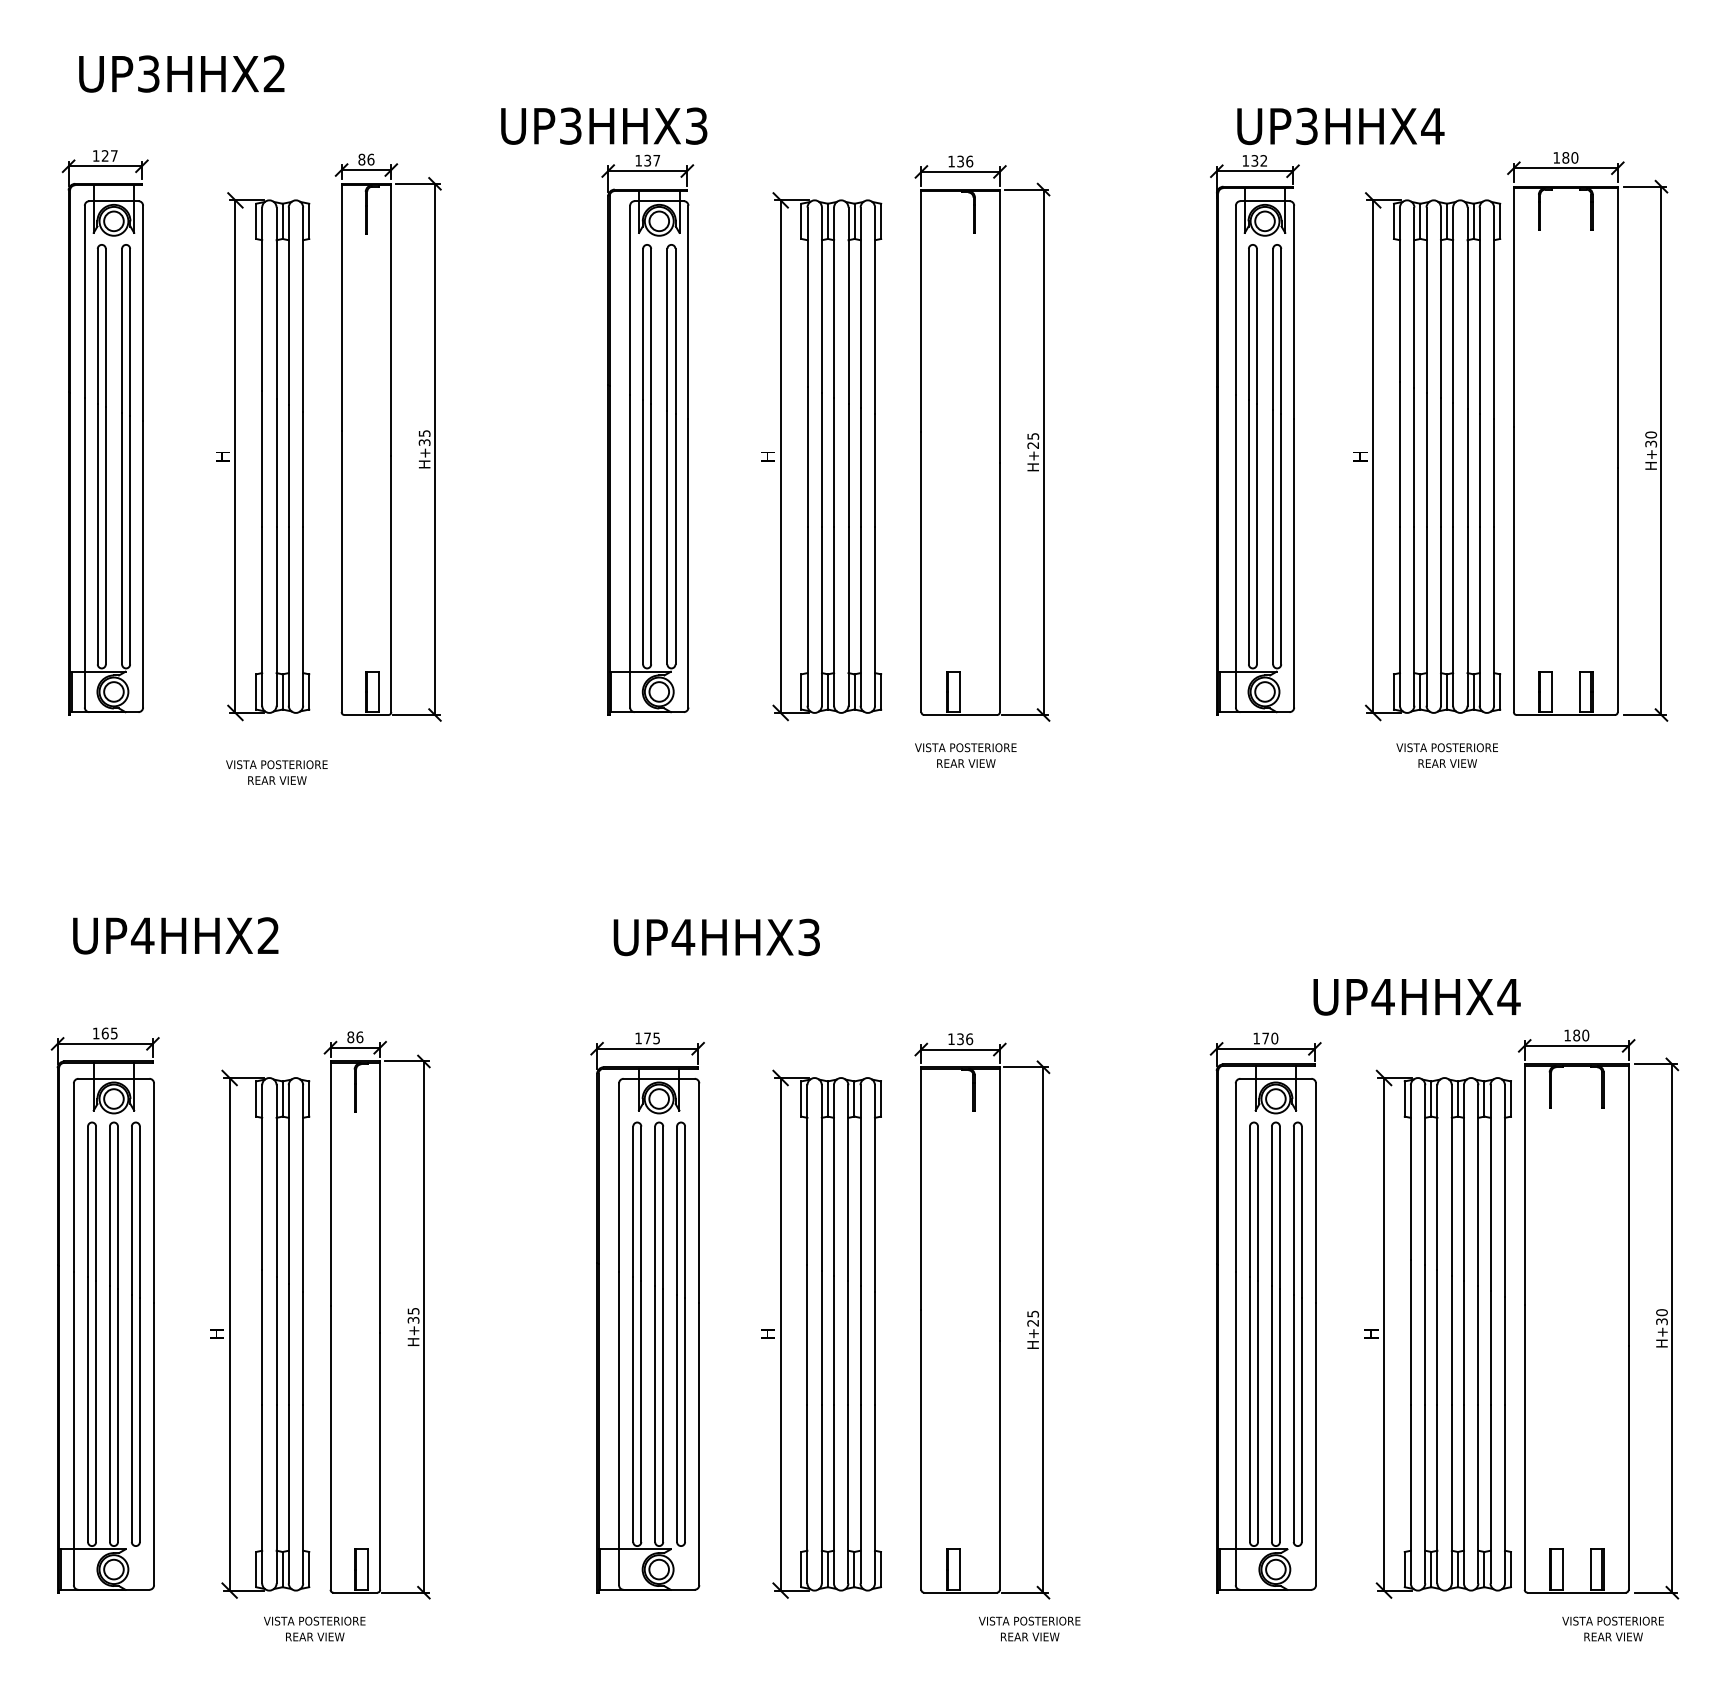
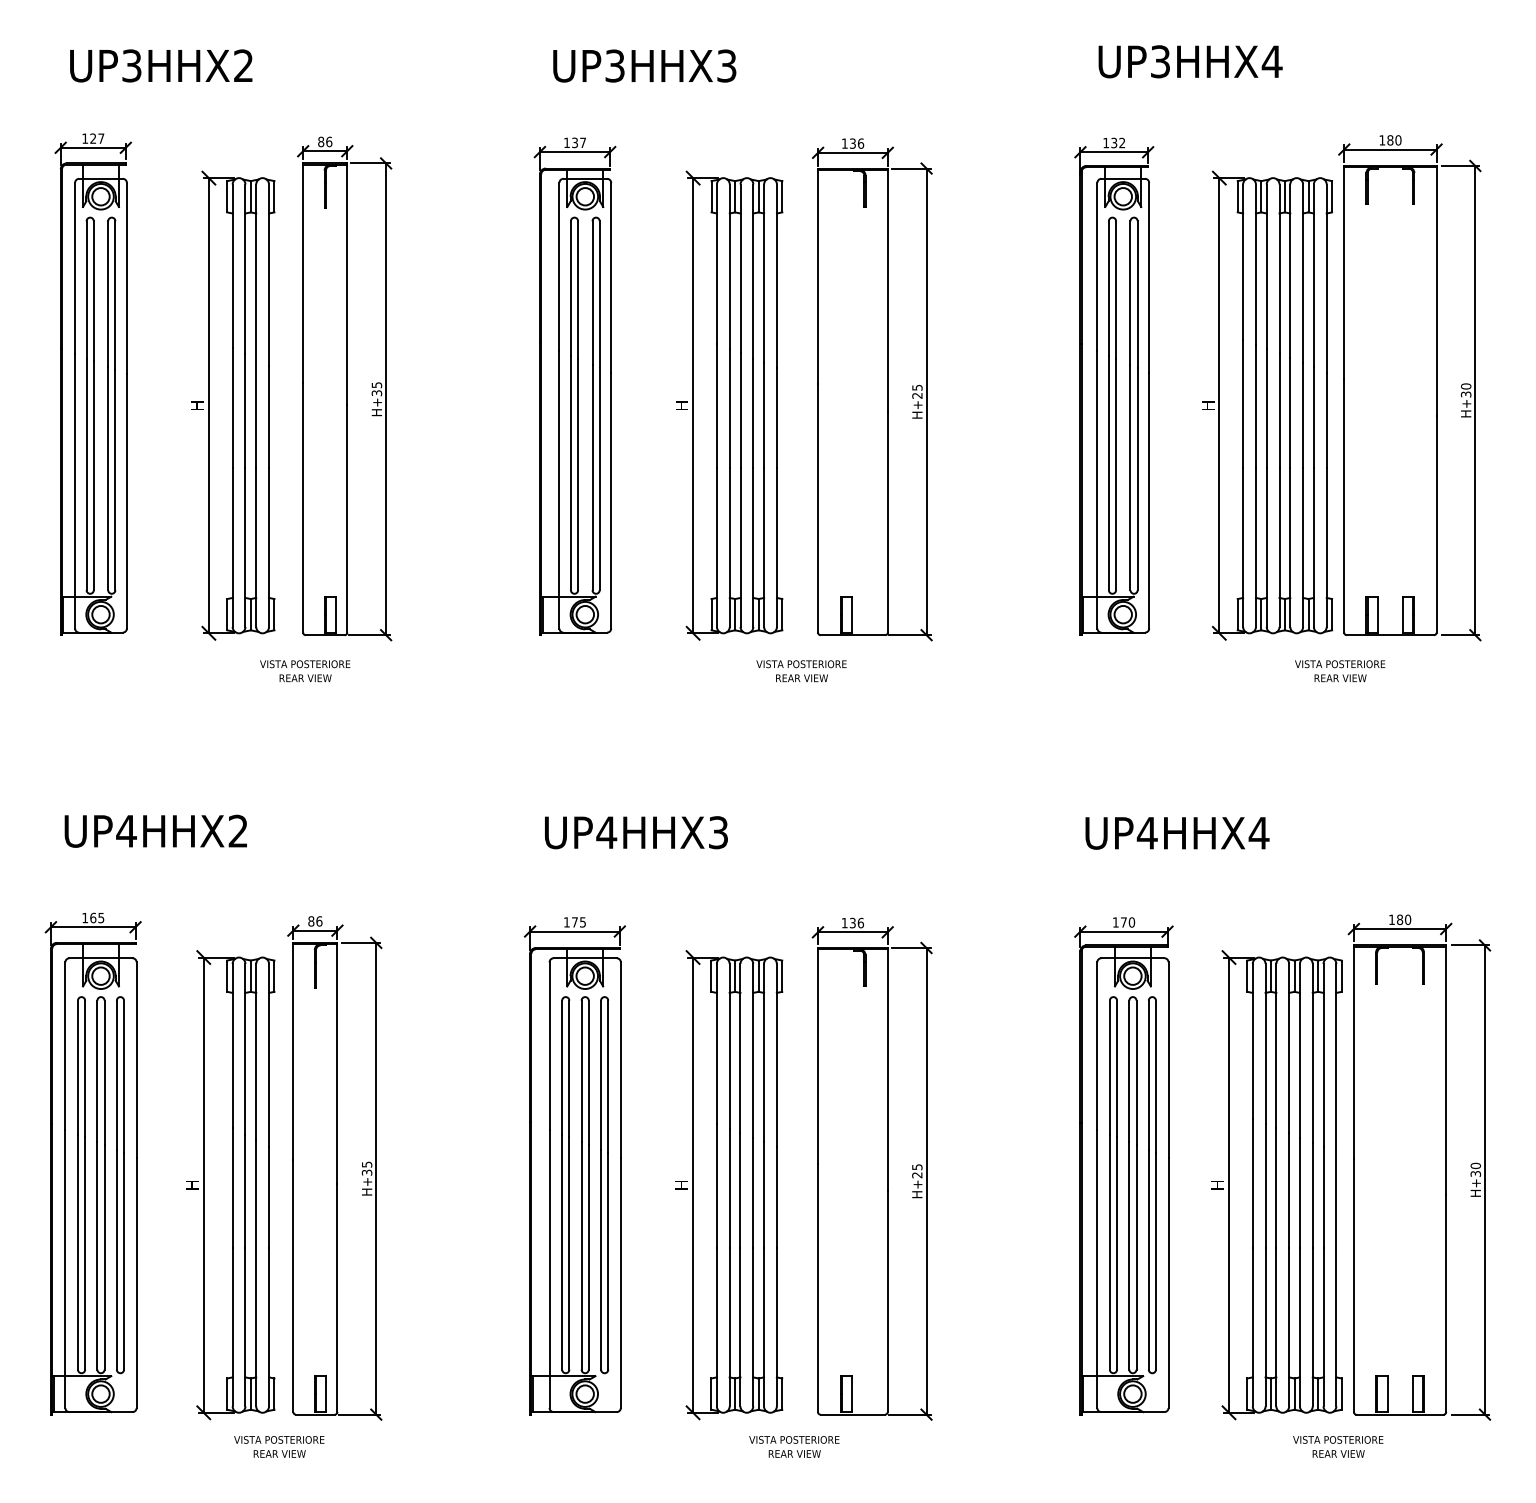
text: (604, 125) -> (644, 65), moved
text: (1340, 126) -> (1190, 61), moved
text: (965, 755) -> (801, 671), moved
text: (1446, 755) -> (1339, 671), moved
text: (276, 772) -> (304, 671), moved
text: (1416, 997) -> (1176, 833), moved
text: (1029, 1628) -> (794, 1446), moved
text: (1612, 1628) -> (1337, 1446), moved

